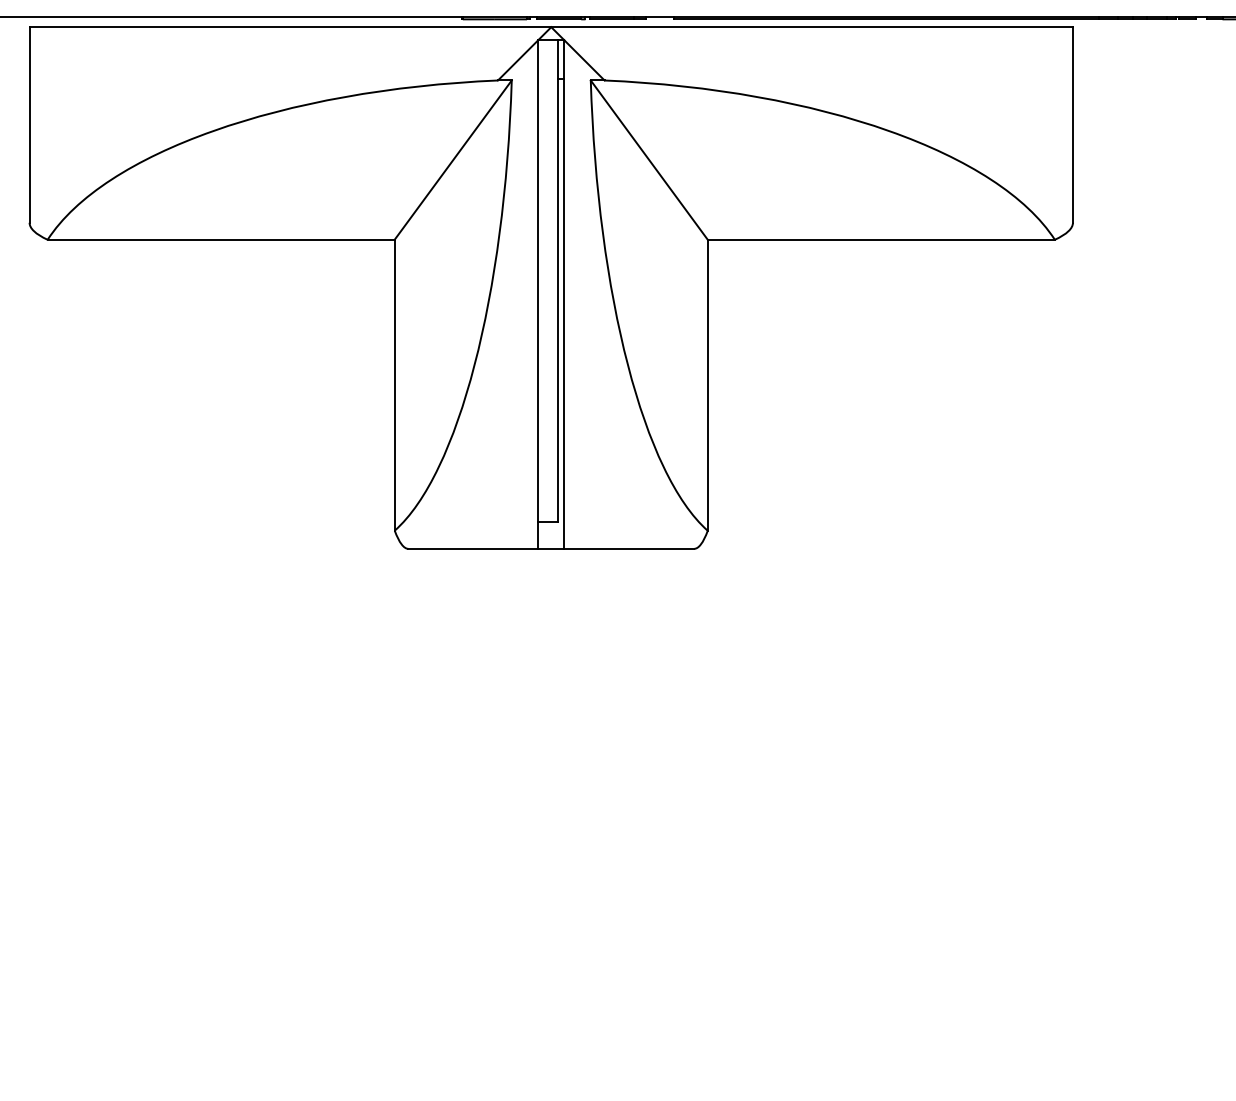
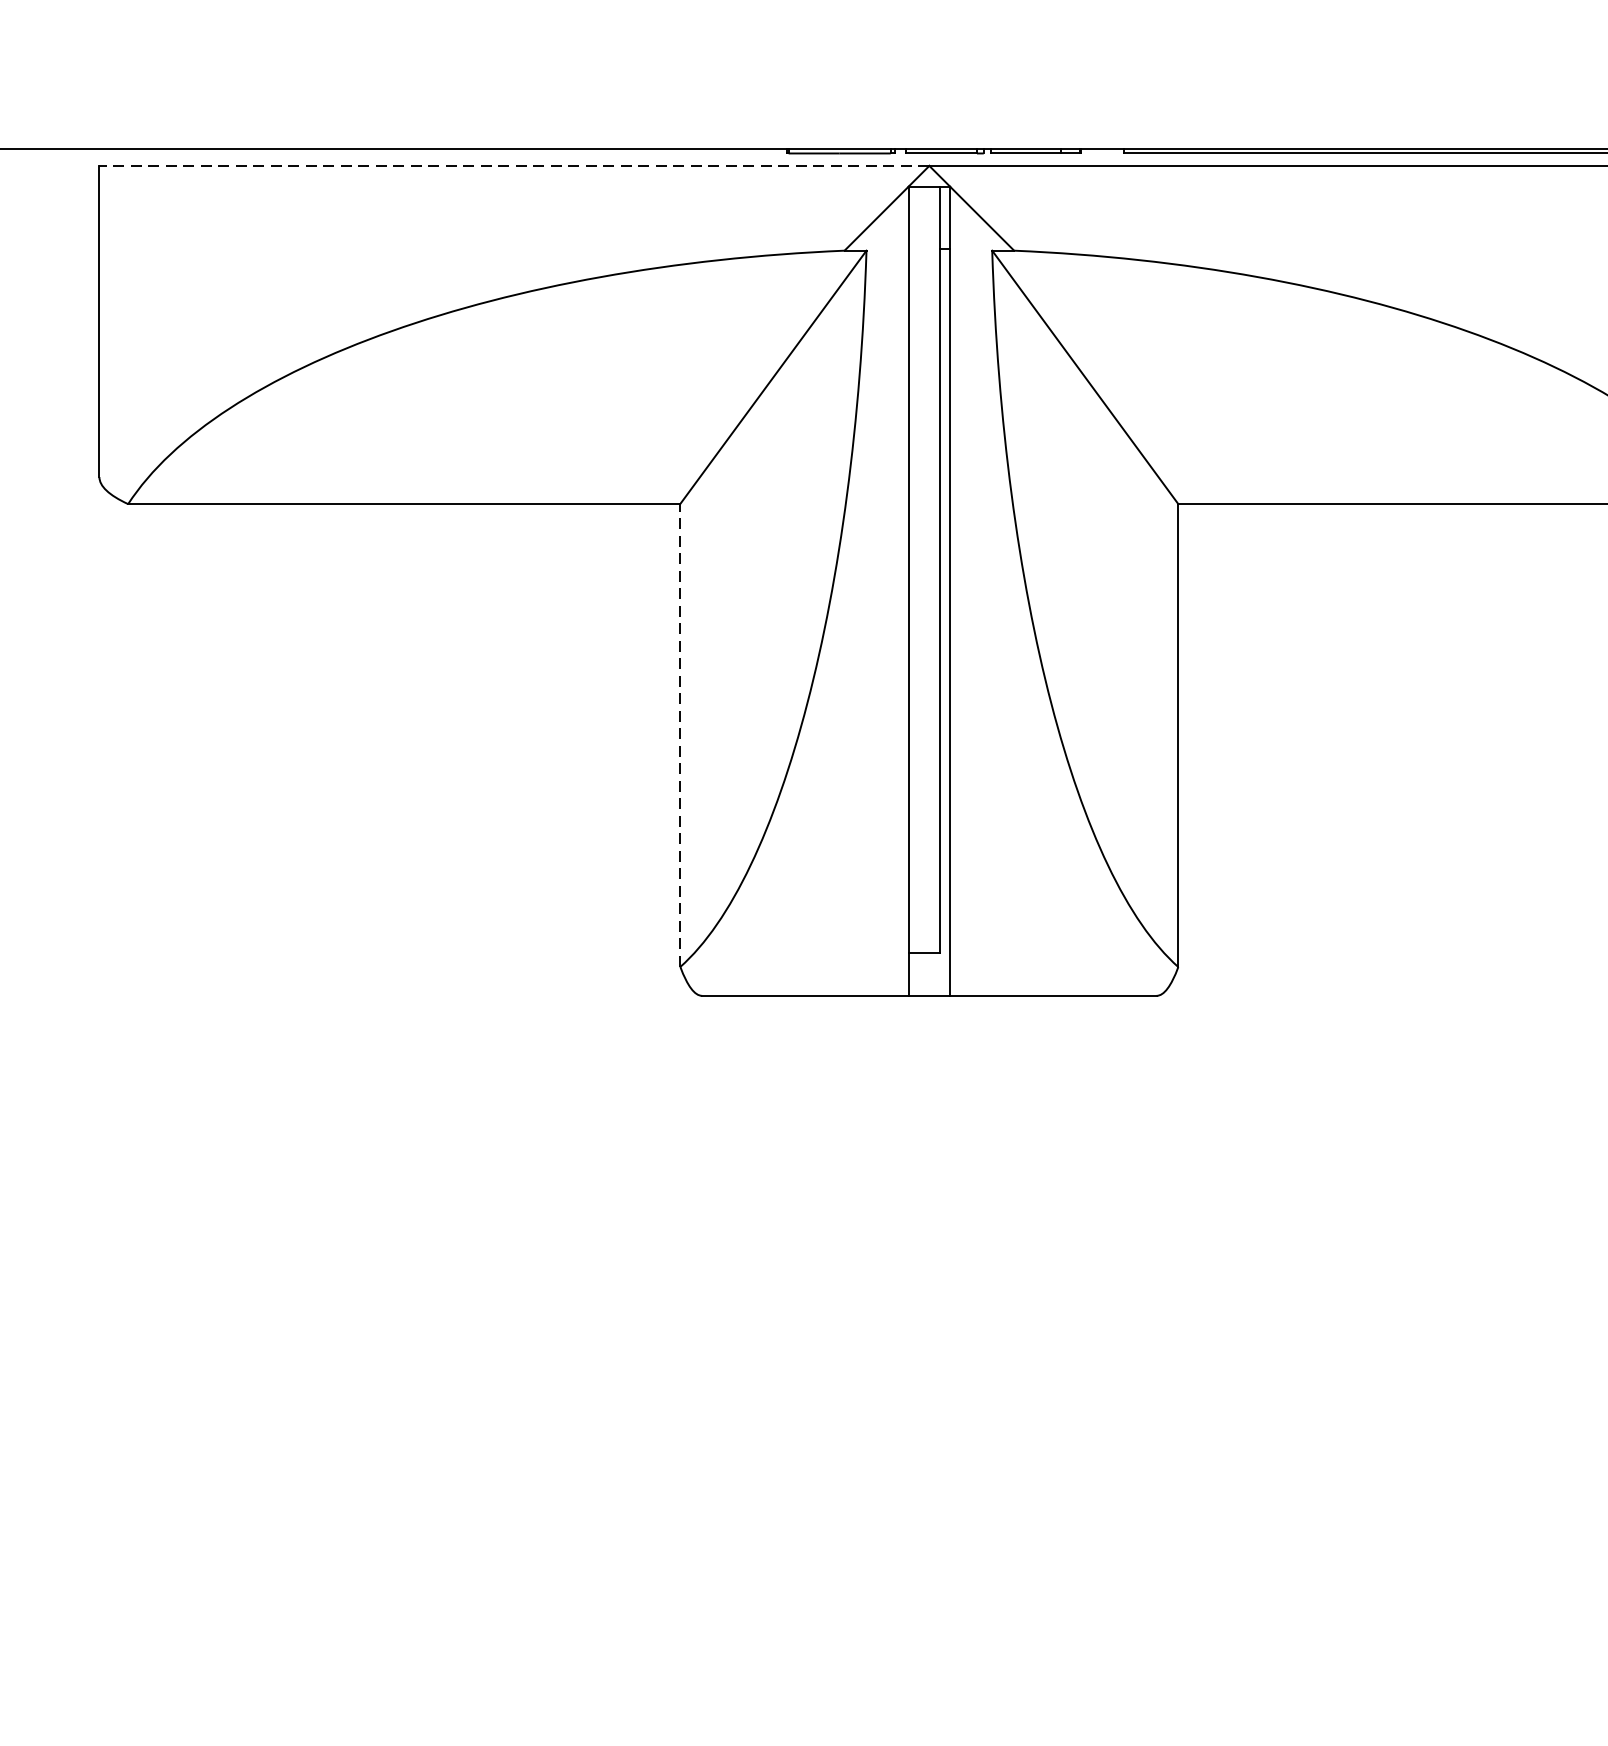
line: (290, 27) -> (514, 166), solid -> dashed
line: (394, 385) -> (679, 735), solid -> dashed

